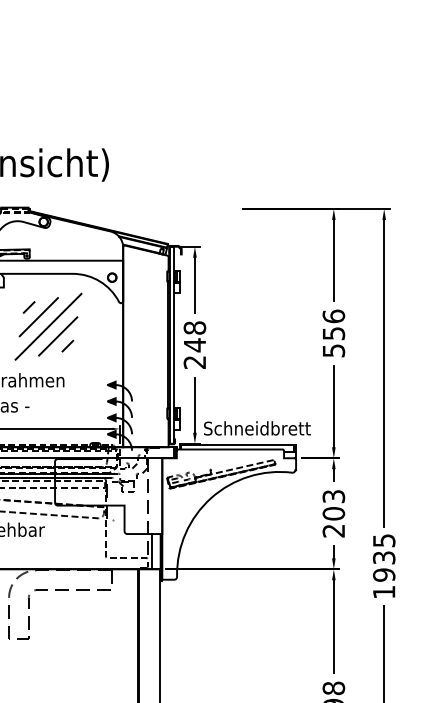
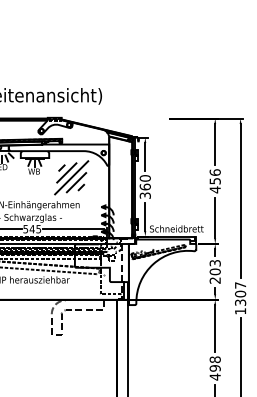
text: (193, 344) -> (144, 186), 248 -> 360
text: (332, 350) -> (214, 189), 556 -> 456
text: (384, 558) -> (240, 294), 1935 -> 1307

